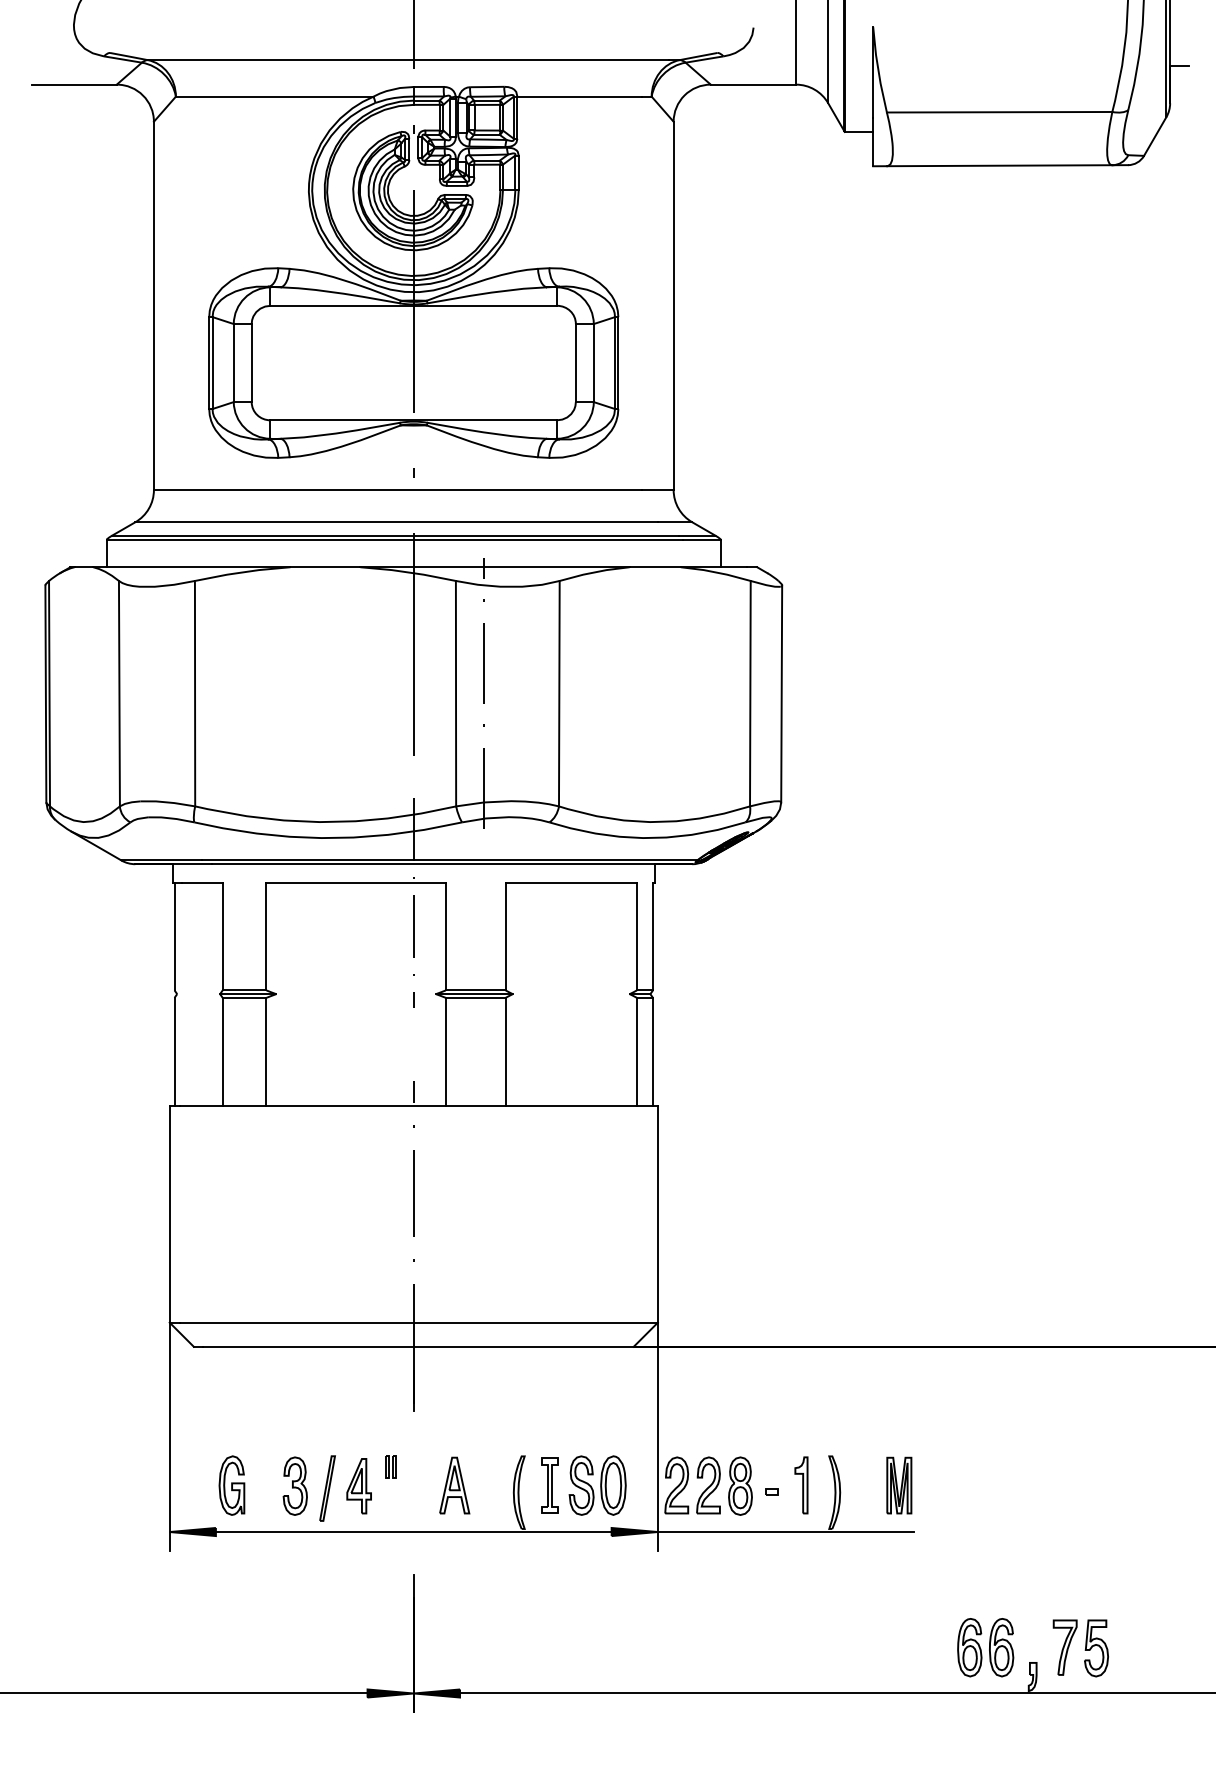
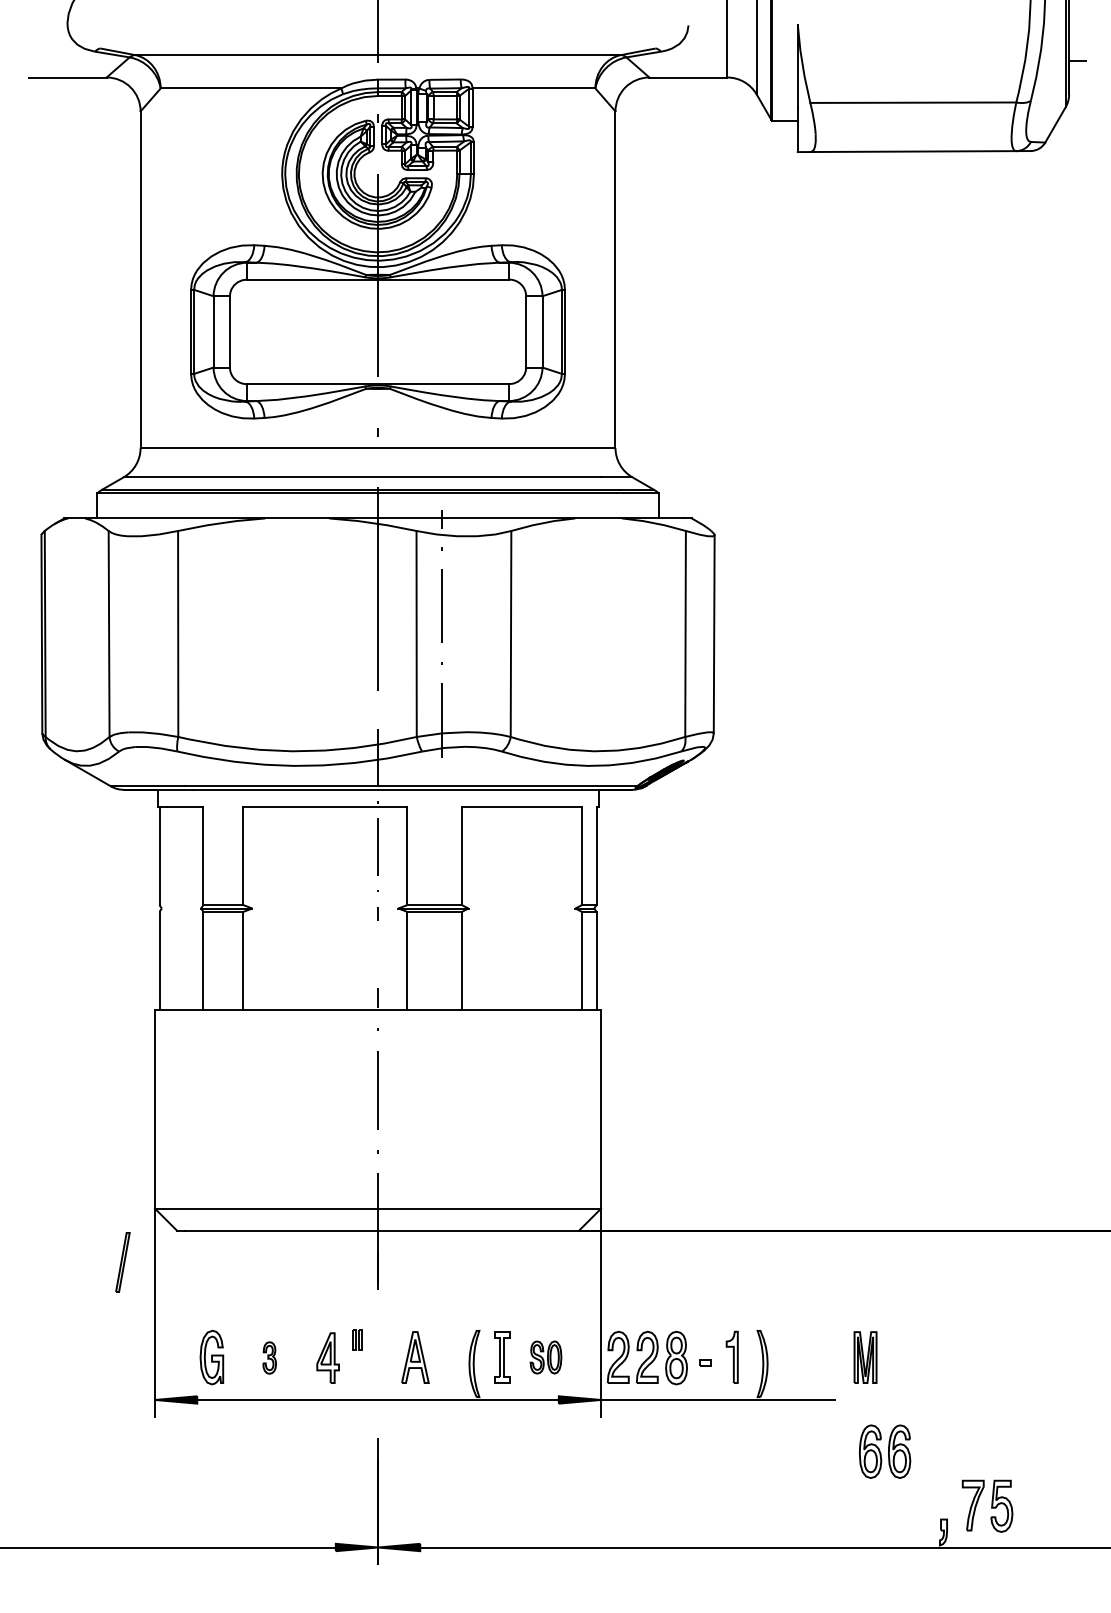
part: (294, 1485) -> (269, 1357), size x0.6
part: (597, 1485) -> (545, 1357), size x0.6
part: (899, 1485) -> (865, 1357), moved
part: (327, 1488) -> (122, 1262), moved
part: (985, 1647) -> (884, 1451), moved

